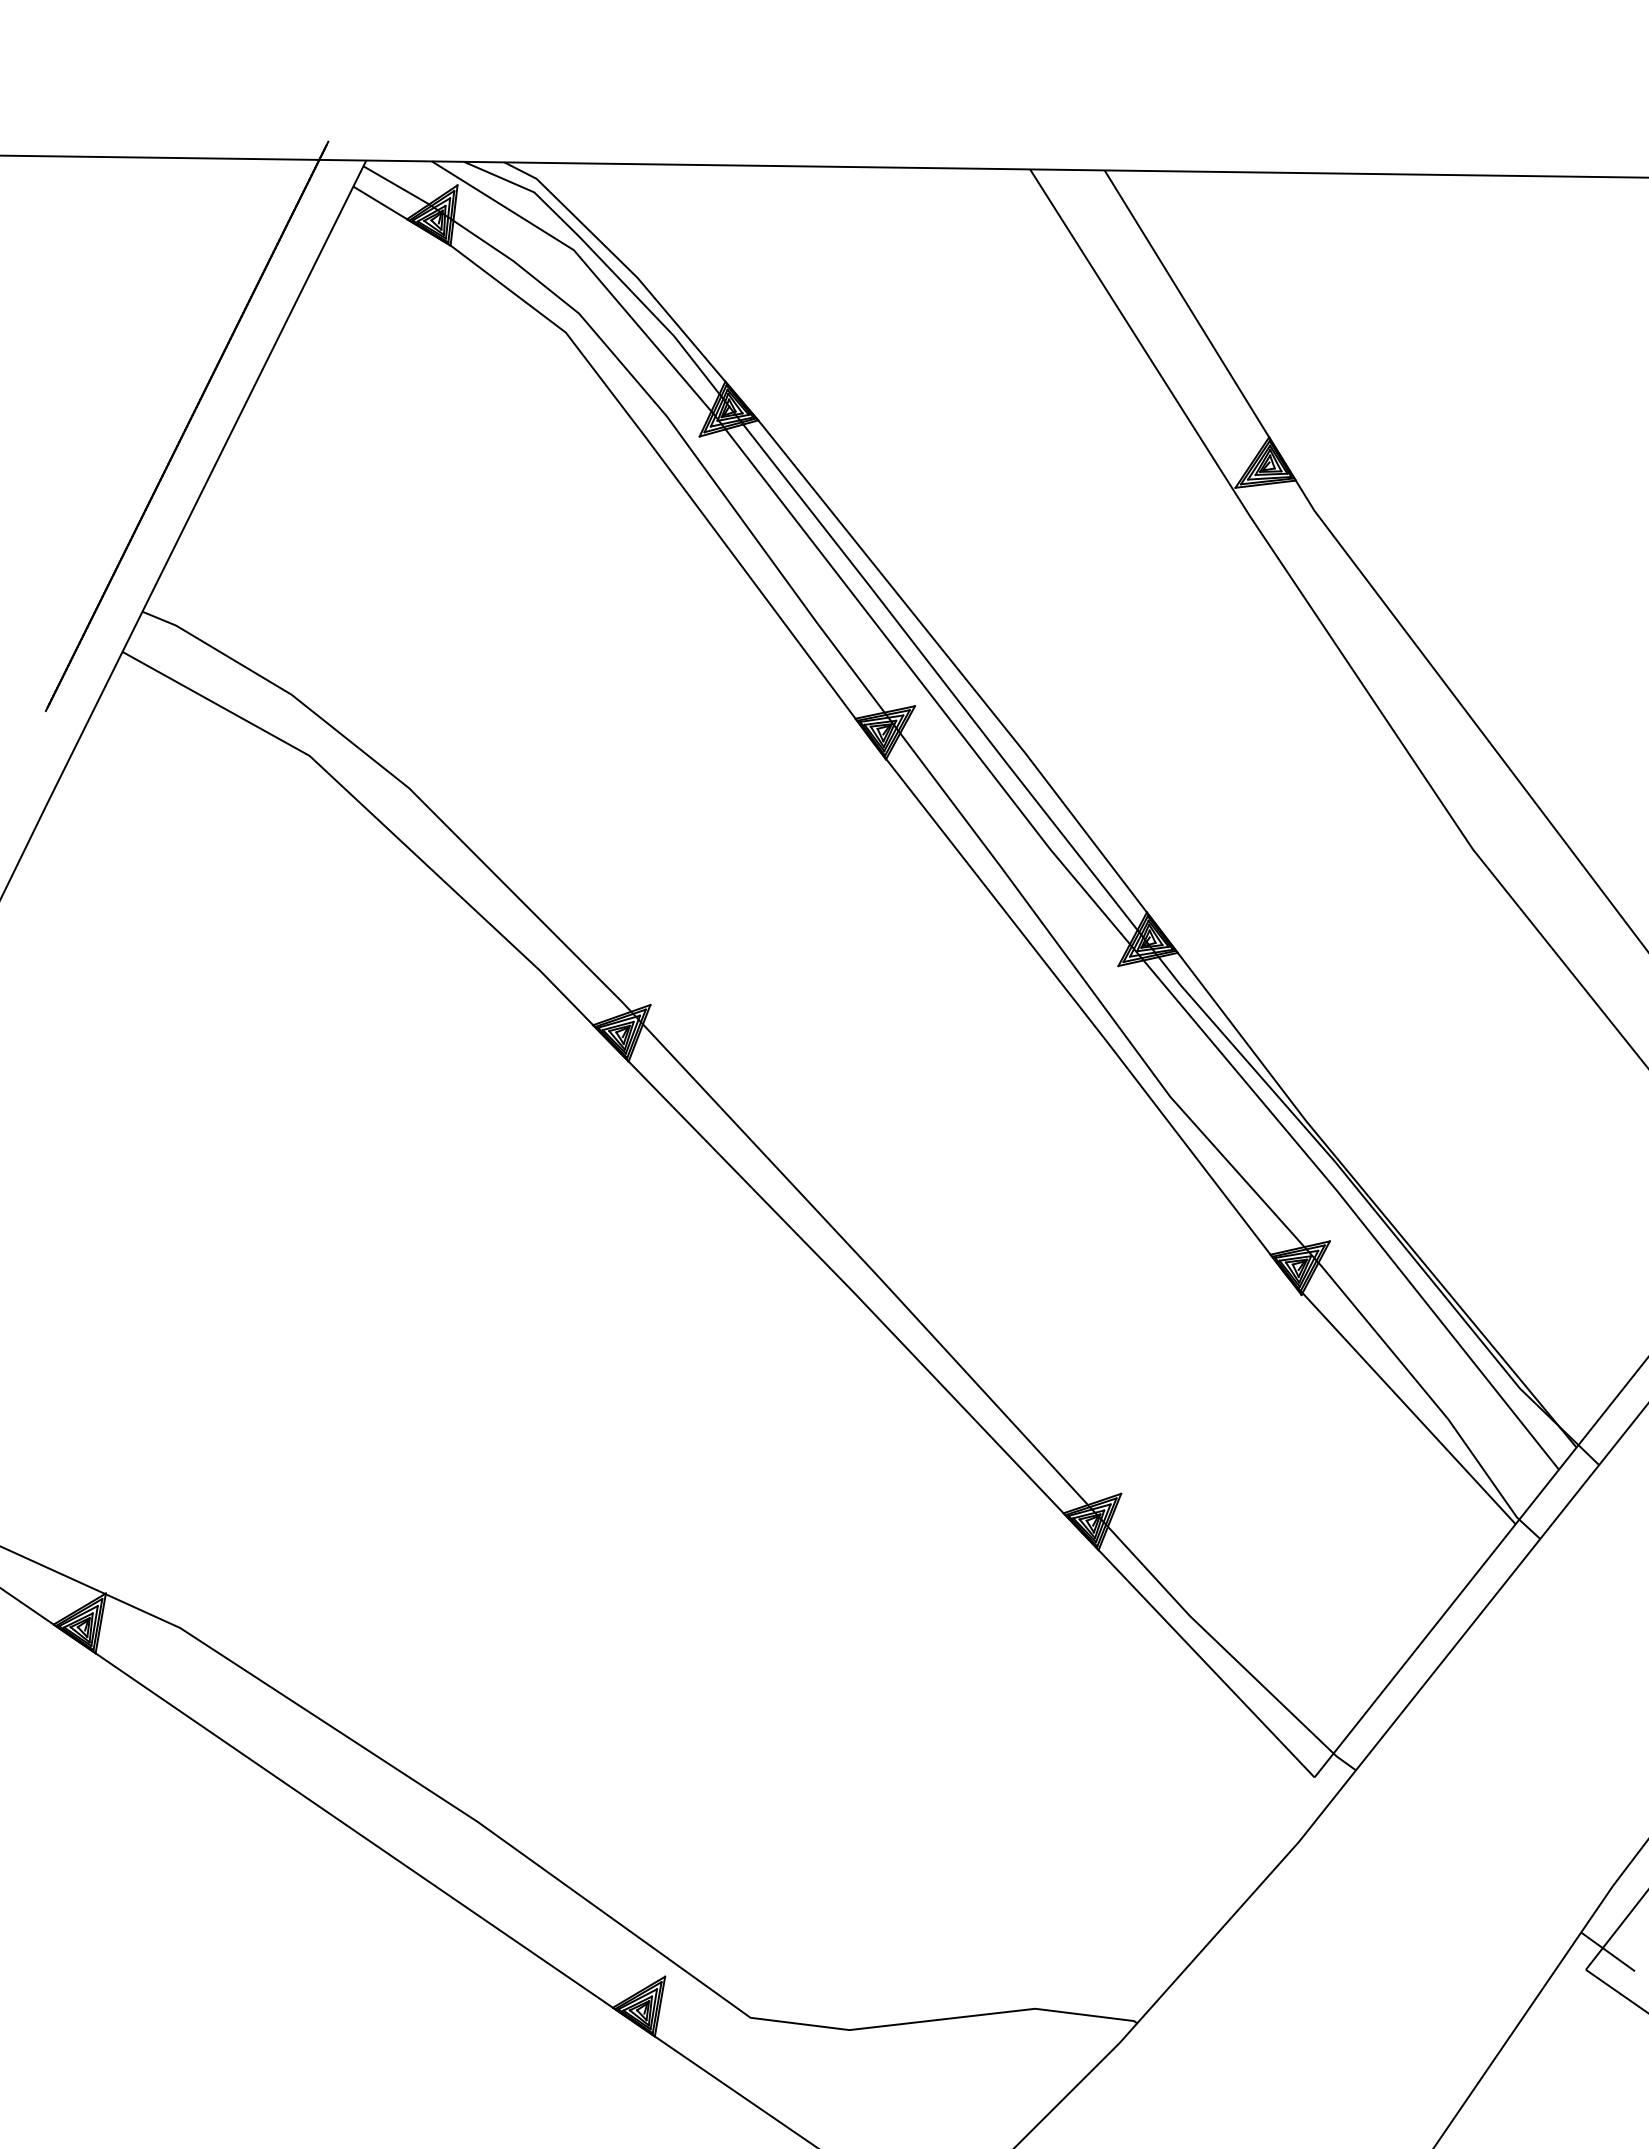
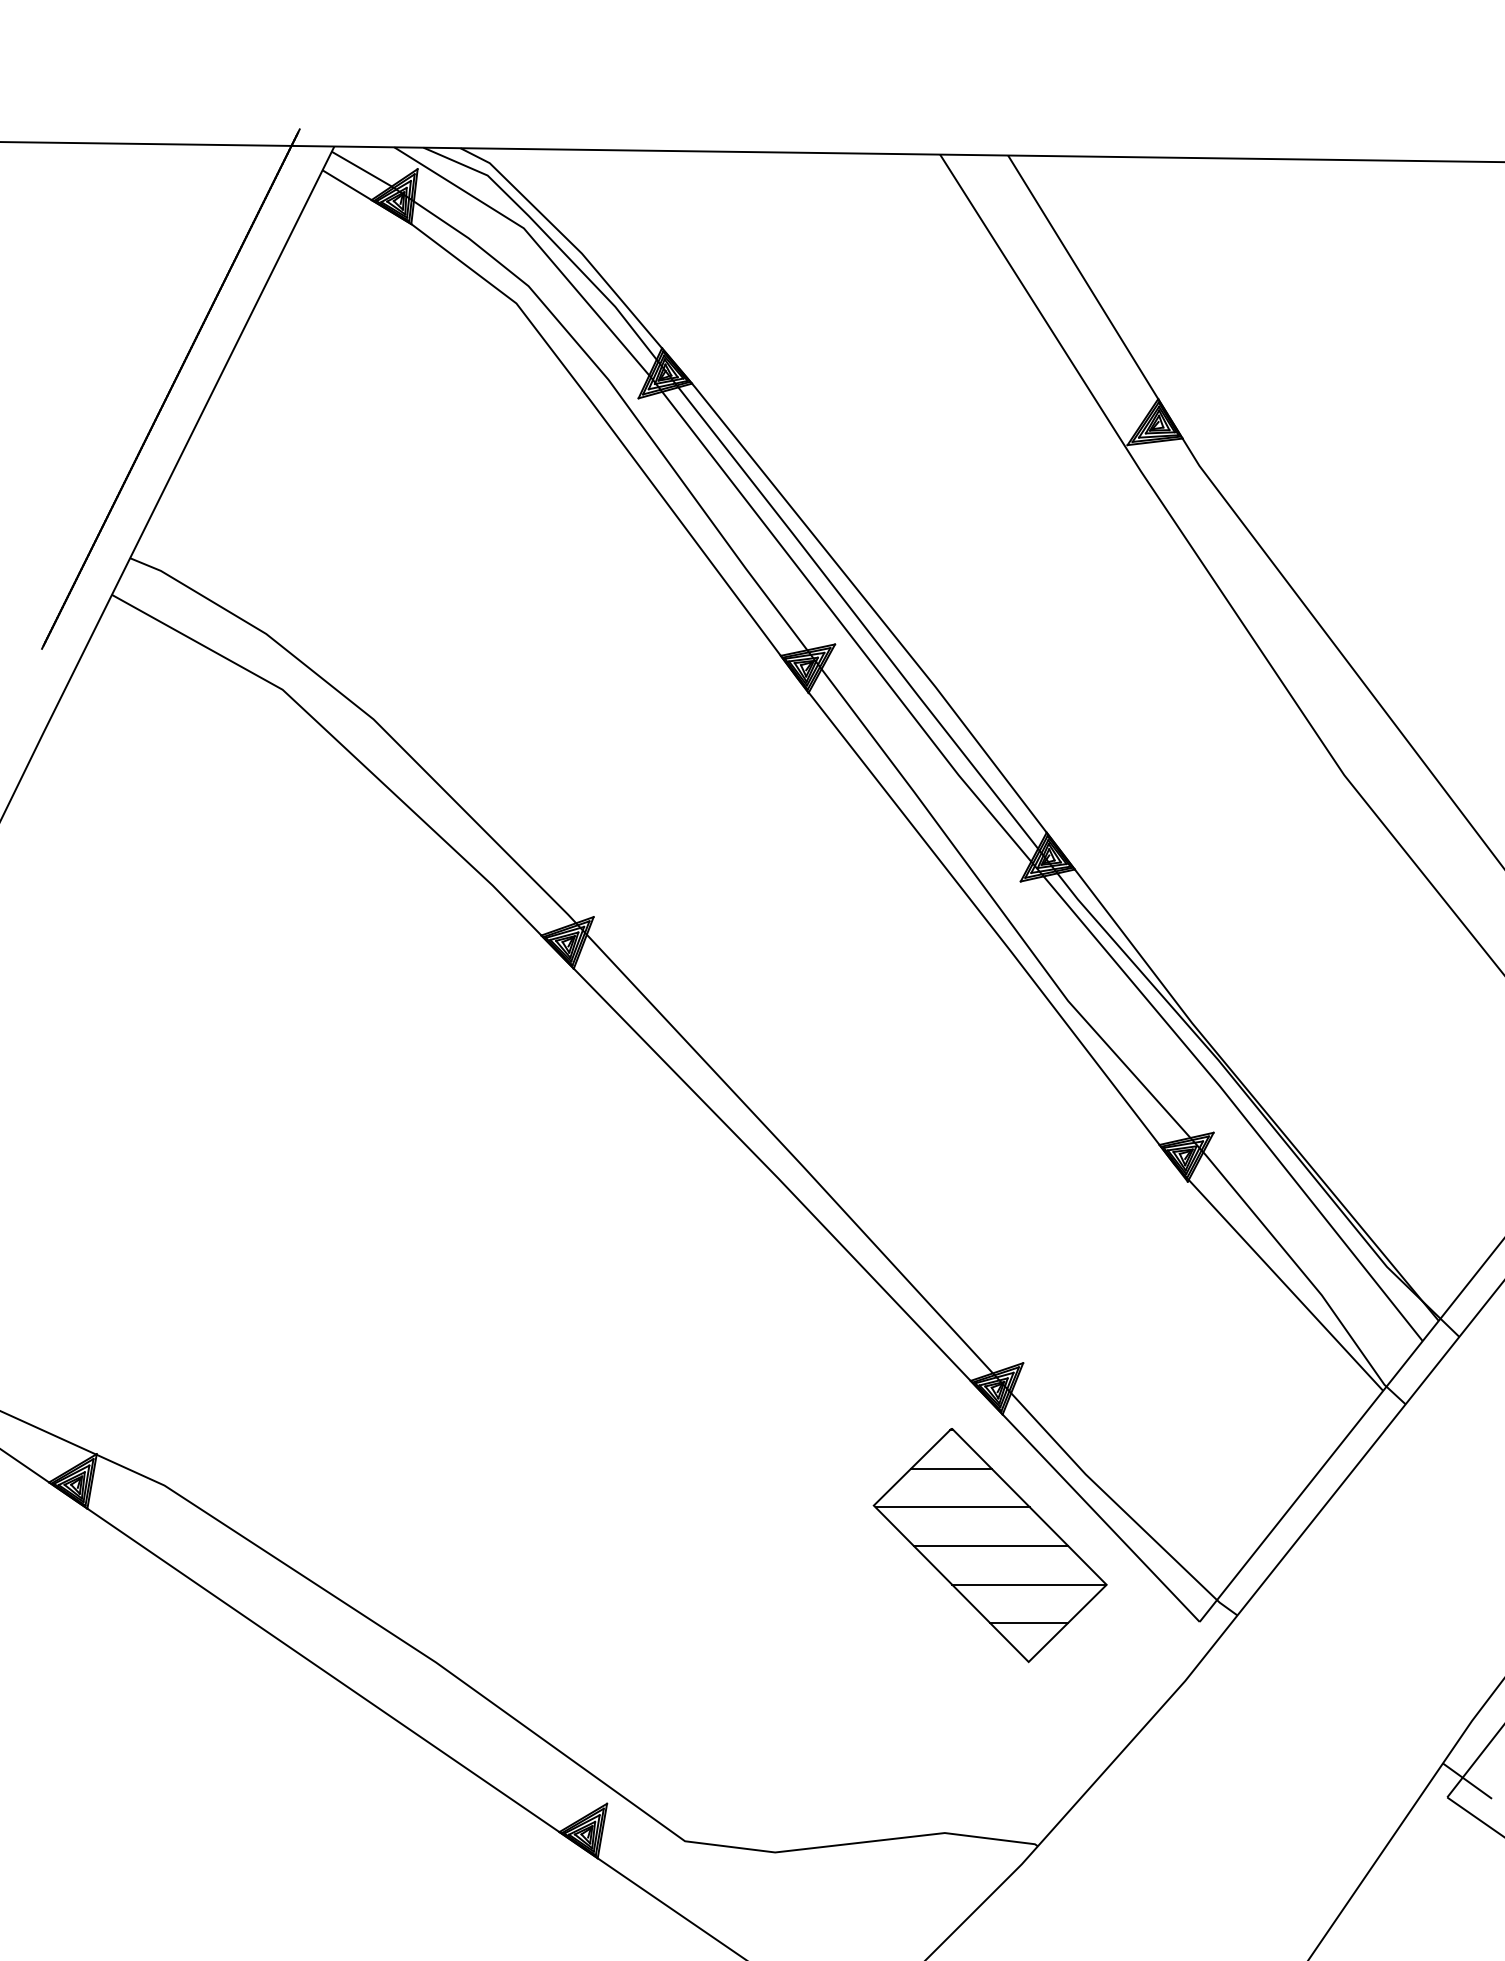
part: (1084, 1693) -> (989, 1545), added

